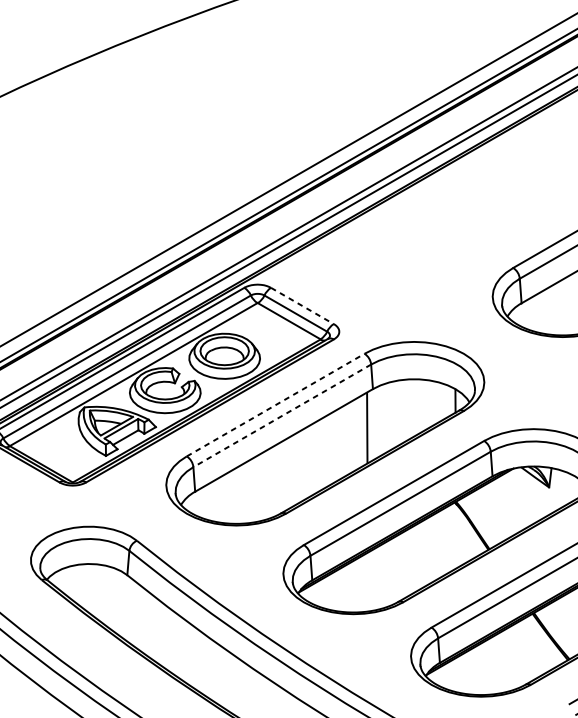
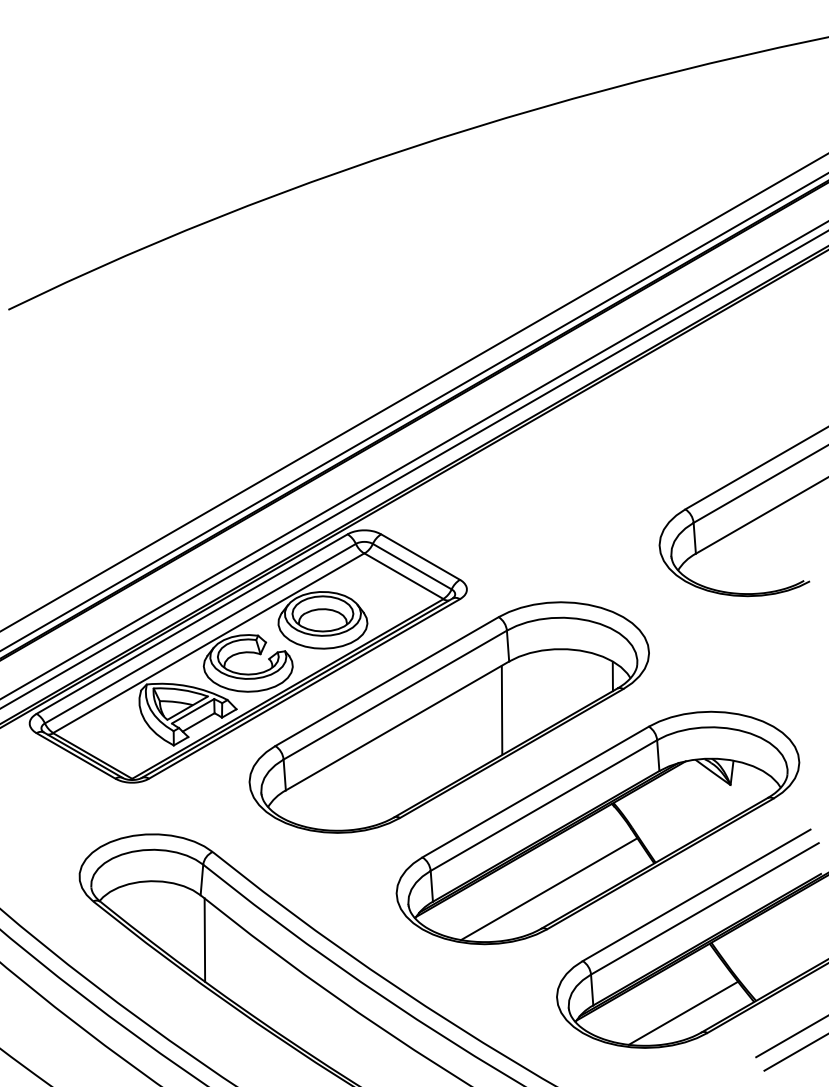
line: (303, 306) -> (421, 557), dashed -> solid
line: (276, 405) -> (387, 681), dashed -> solid
line: (282, 416) -> (395, 695), dashed -> solid
line: (405, 570) -> (549, 889), added
line: (130, 610) -> (204, 939), added
line: (511, 668) -> (683, 1012), added

